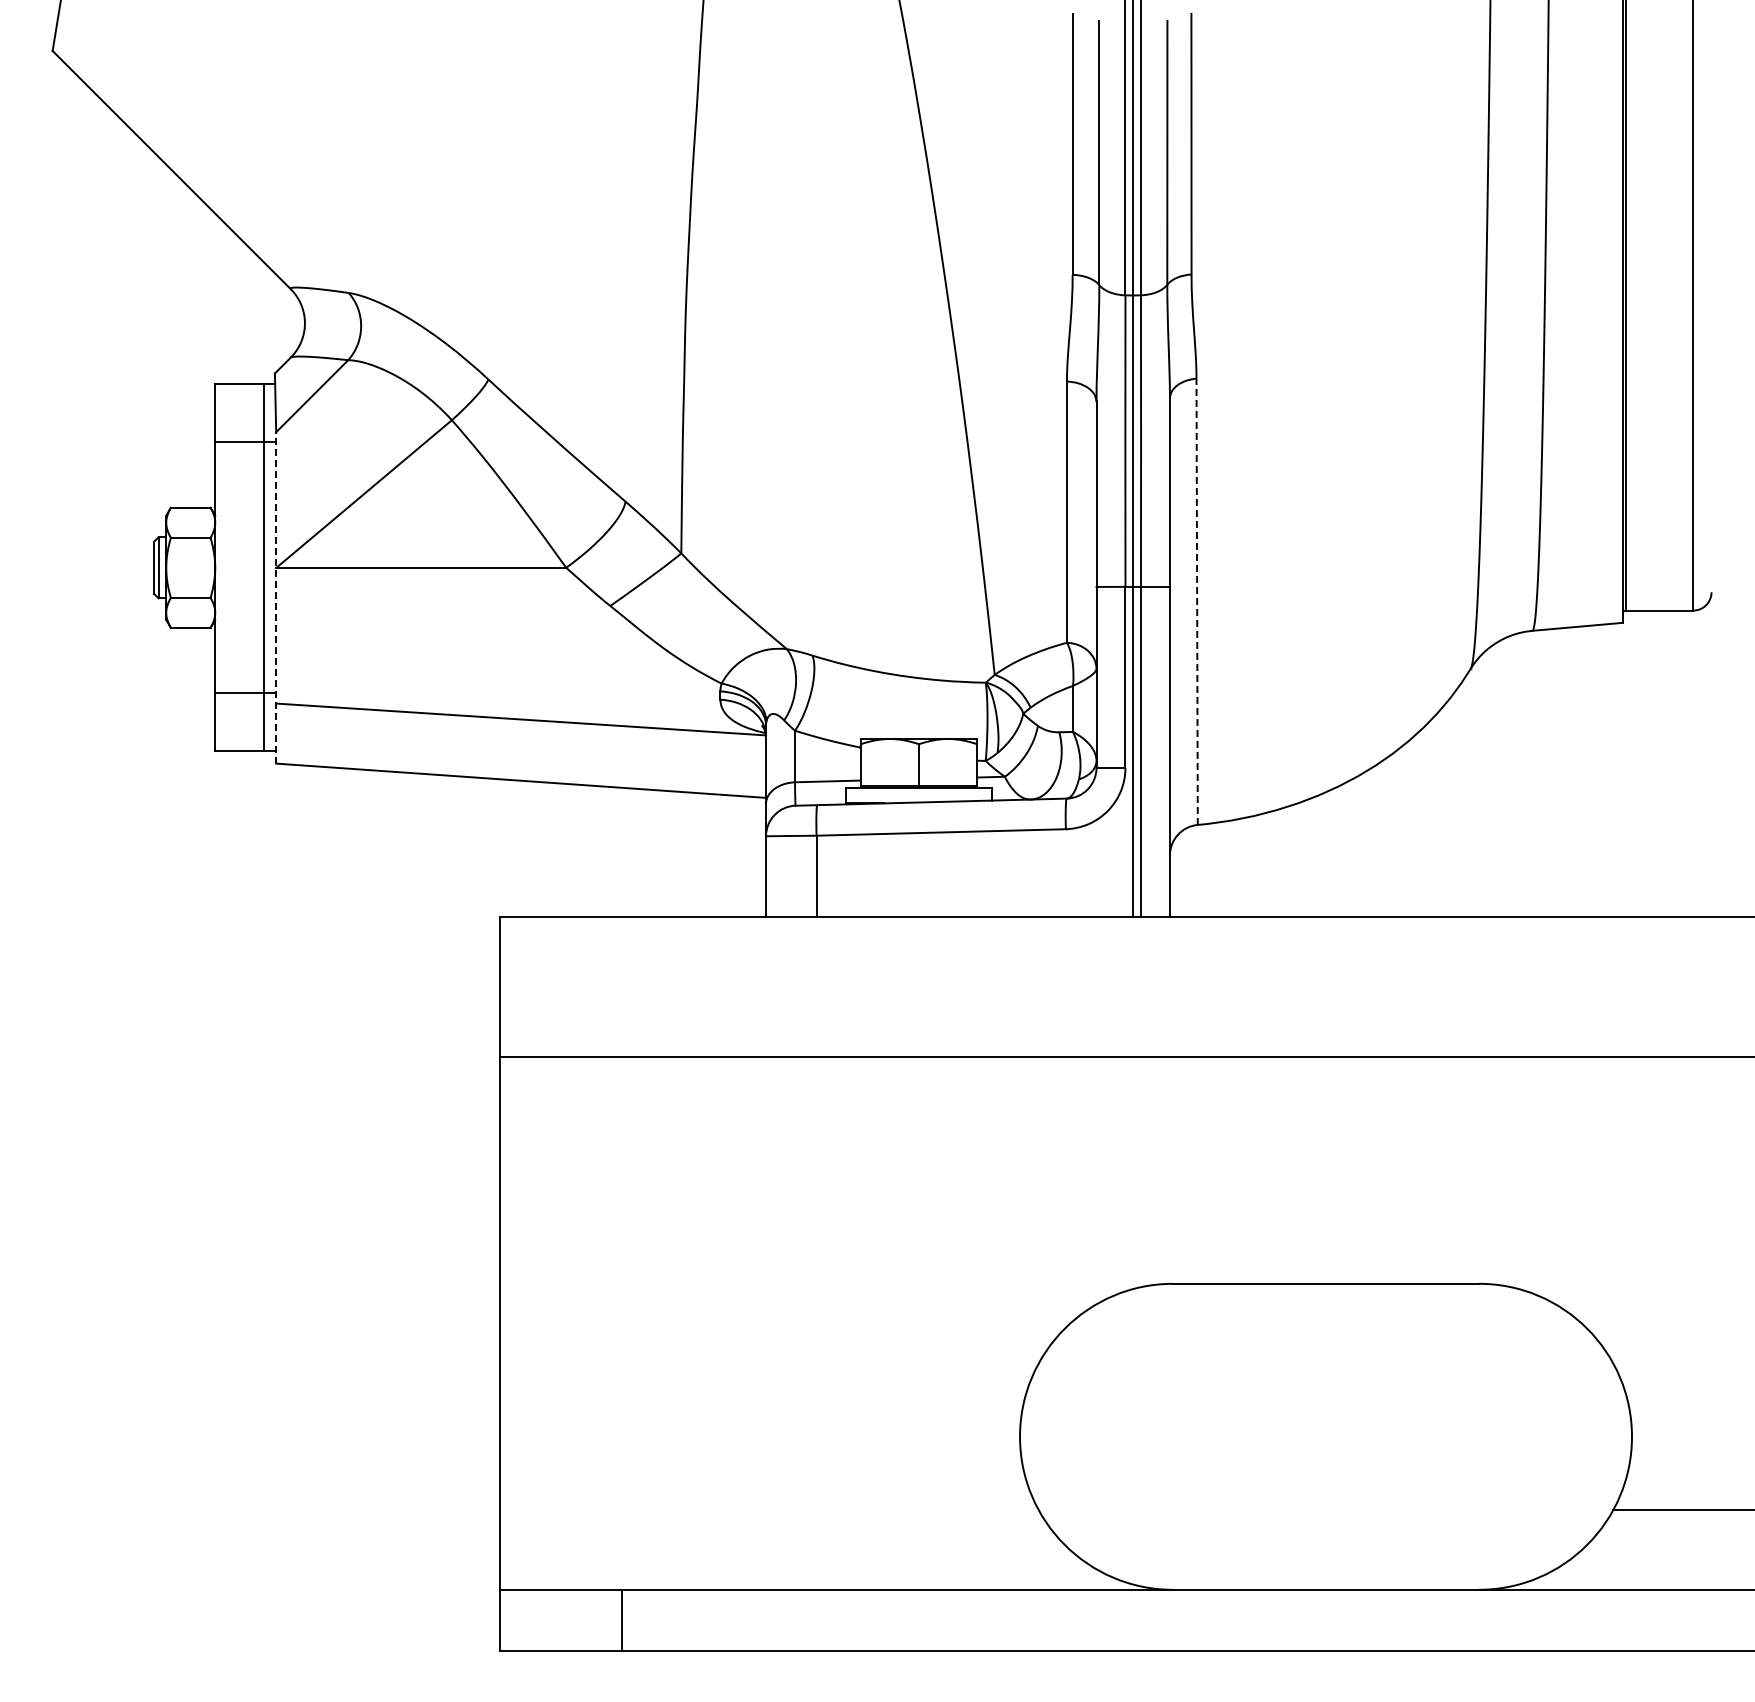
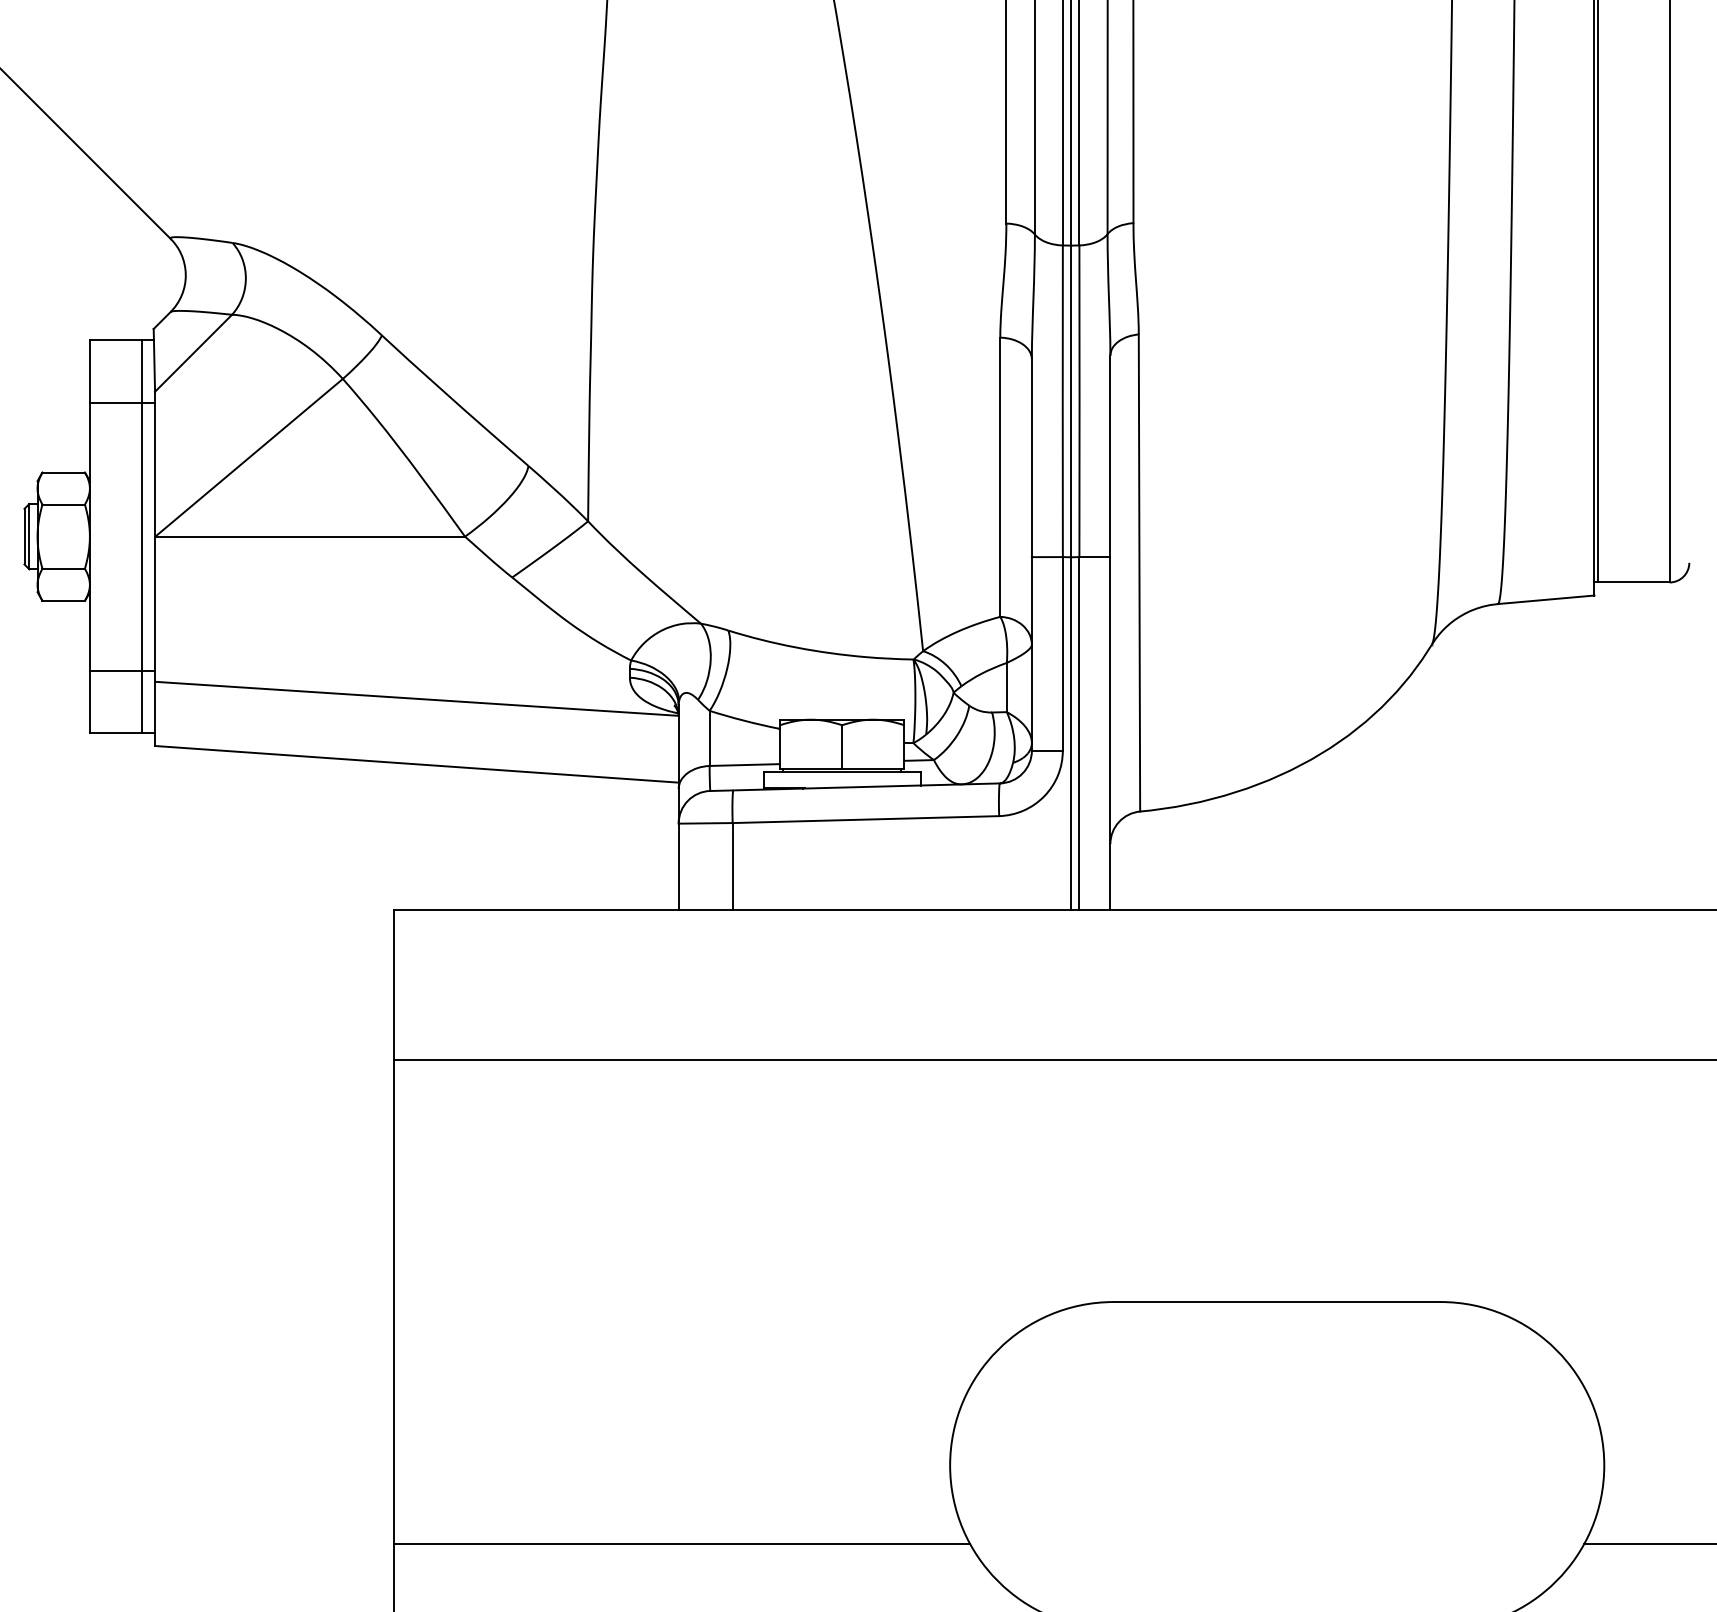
line: (276, 597) -> (155, 568), dashed -> solid
line: (1197, 601) -> (1139, 572), dashed -> solid
line: (768, 1510) -> (681, 1544), added

